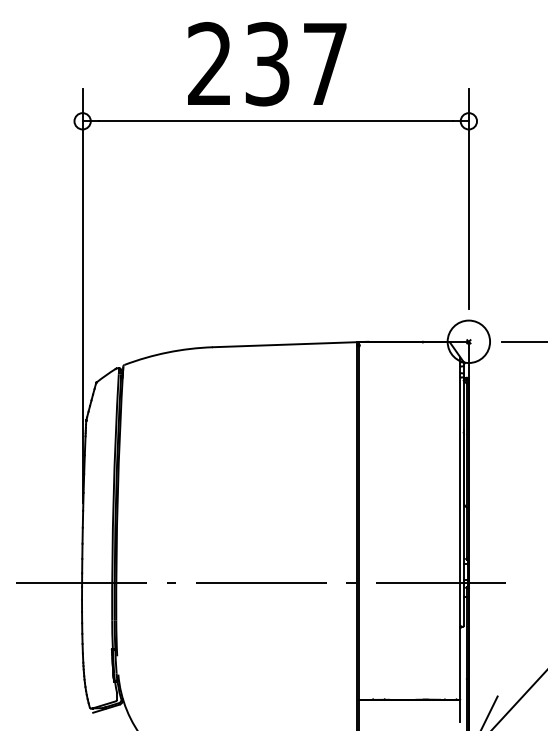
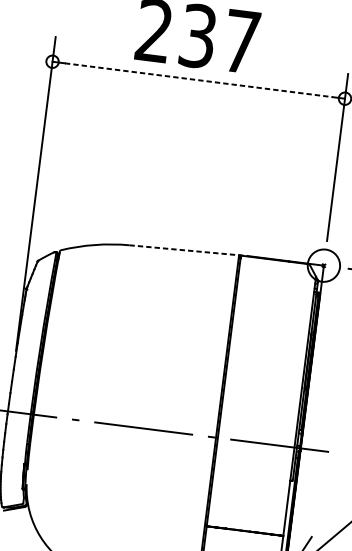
line: (275, 121) -> (198, 80), solid -> dashed
line: (290, 344) -> (188, 250), solid -> dashed

